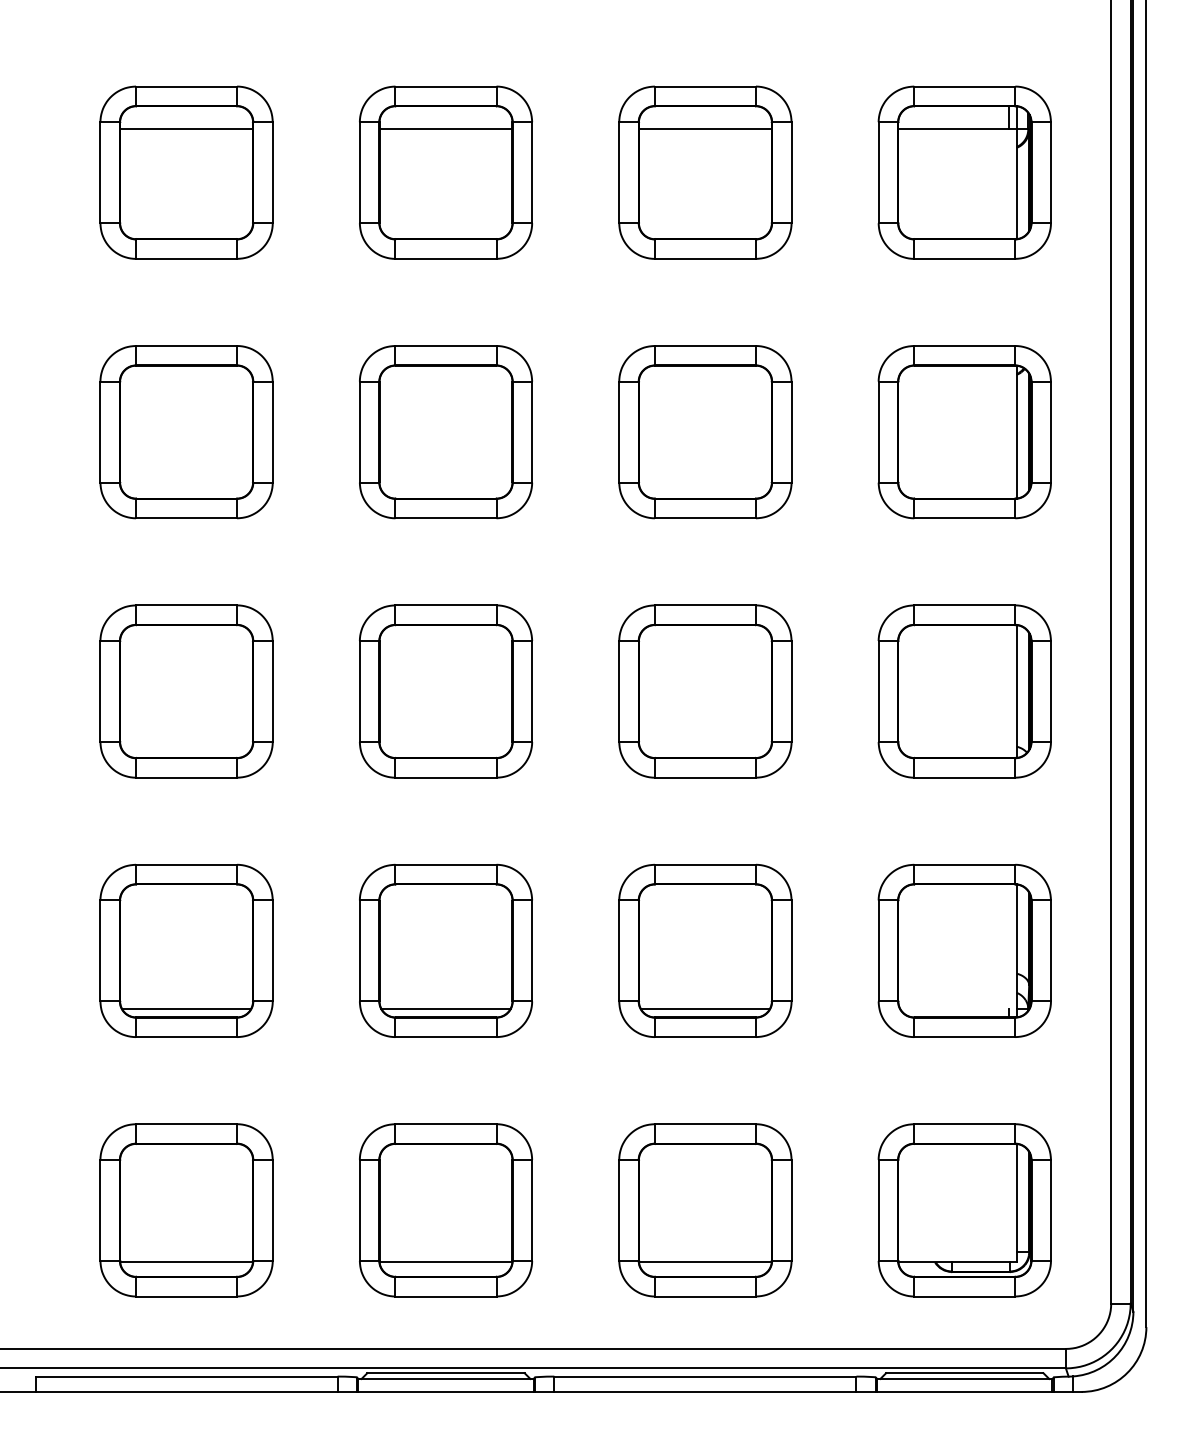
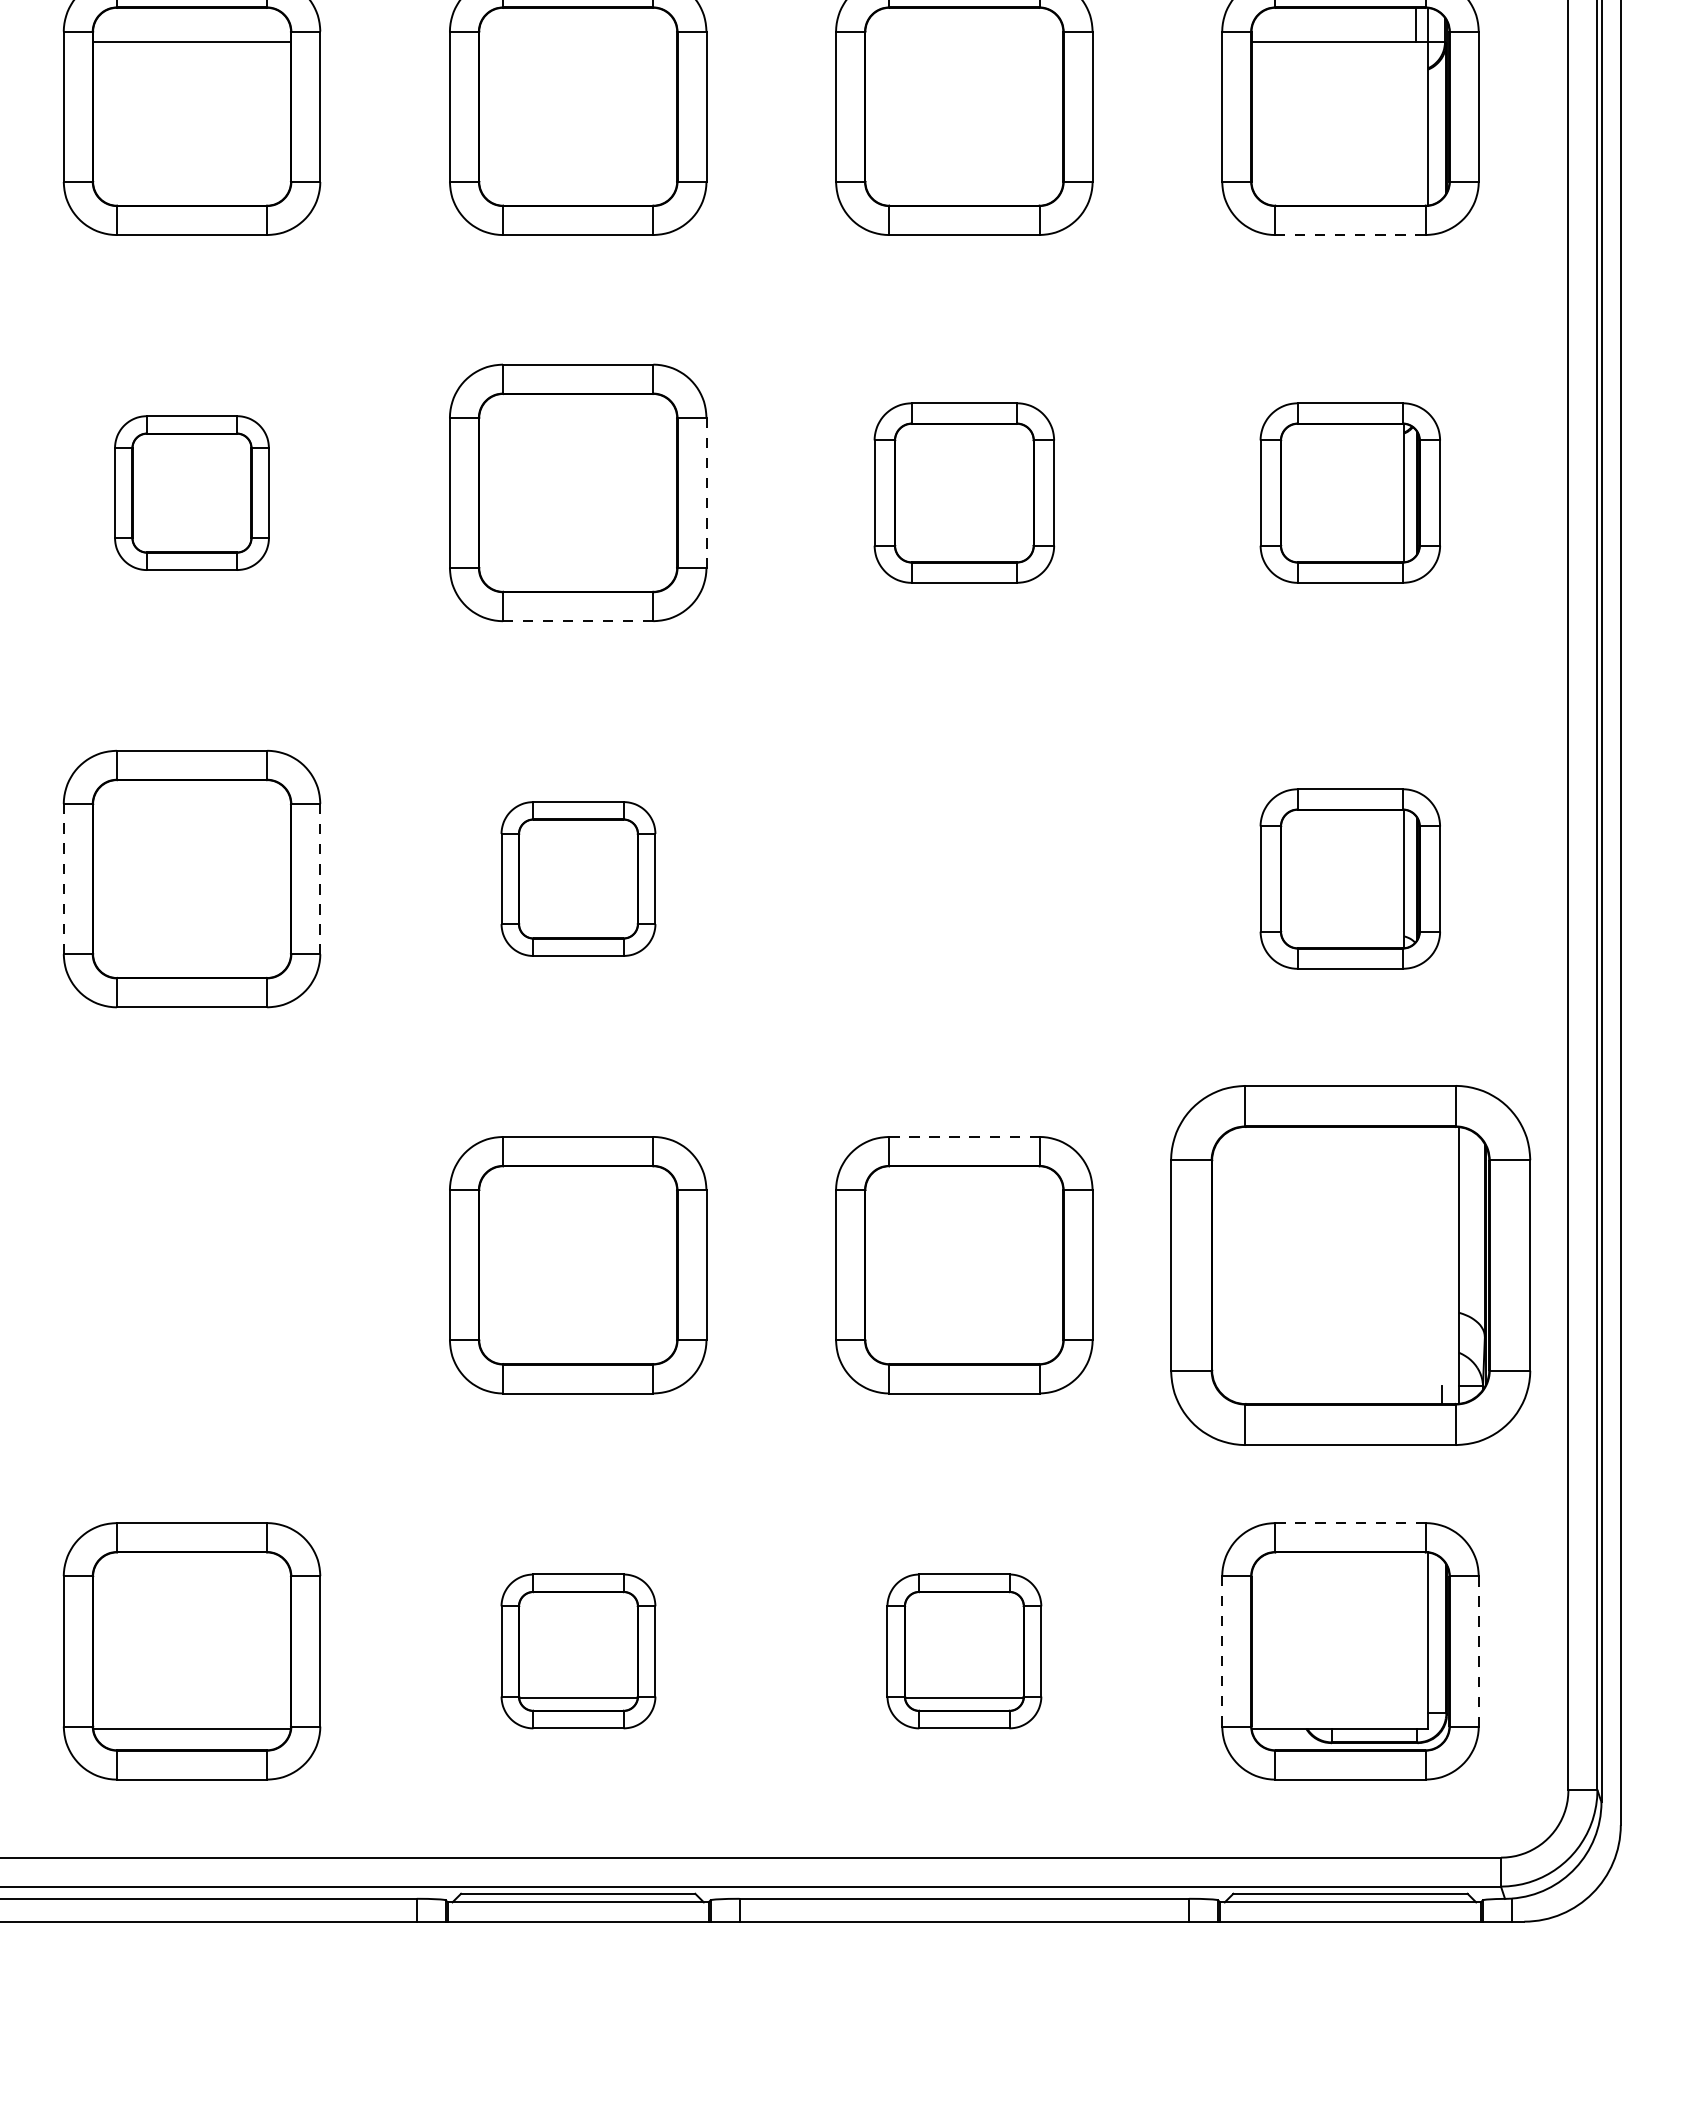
line: (445, 129) -> (577, 42), removed
line: (704, 129) -> (962, 42), removed
line: (964, 258) -> (1350, 234), solid -> dashed
part: (186, 432) -> (191, 493), size x0.6
line: (532, 432) -> (706, 493), solid -> dashed
part: (705, 432) -> (964, 493), size x0.7
part: (964, 432) -> (1350, 493), size x0.7
line: (446, 518) -> (578, 621), solid -> dashed
line: (100, 691) -> (63, 878), solid -> dashed
line: (272, 691) -> (319, 878), solid -> dashed
part: (446, 691) -> (578, 878), size x0.6
part: (705, 691) -> (964, 878), removed
part: (964, 691) -> (1350, 878), size x0.7
line: (705, 864) -> (964, 1136), solid -> dashed
part: (186, 950) -> (191, 1264), removed
part: (964, 950) -> (1350, 1264), size x1.4
line: (445, 1008) -> (577, 1350), removed
line: (704, 1008) -> (962, 1350), removed
line: (964, 1124) -> (1350, 1523), solid -> dashed
part: (446, 1210) -> (578, 1651), size x0.6
part: (705, 1210) -> (964, 1651), size x0.6
line: (878, 1210) -> (1222, 1651), solid -> dashed
line: (1051, 1210) -> (1479, 1651), solid -> dashed

